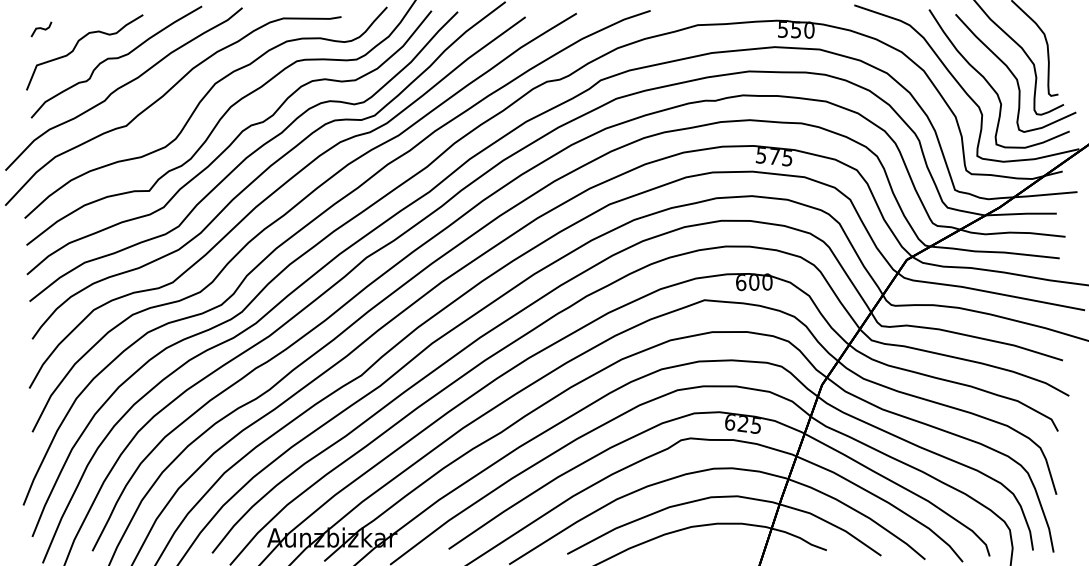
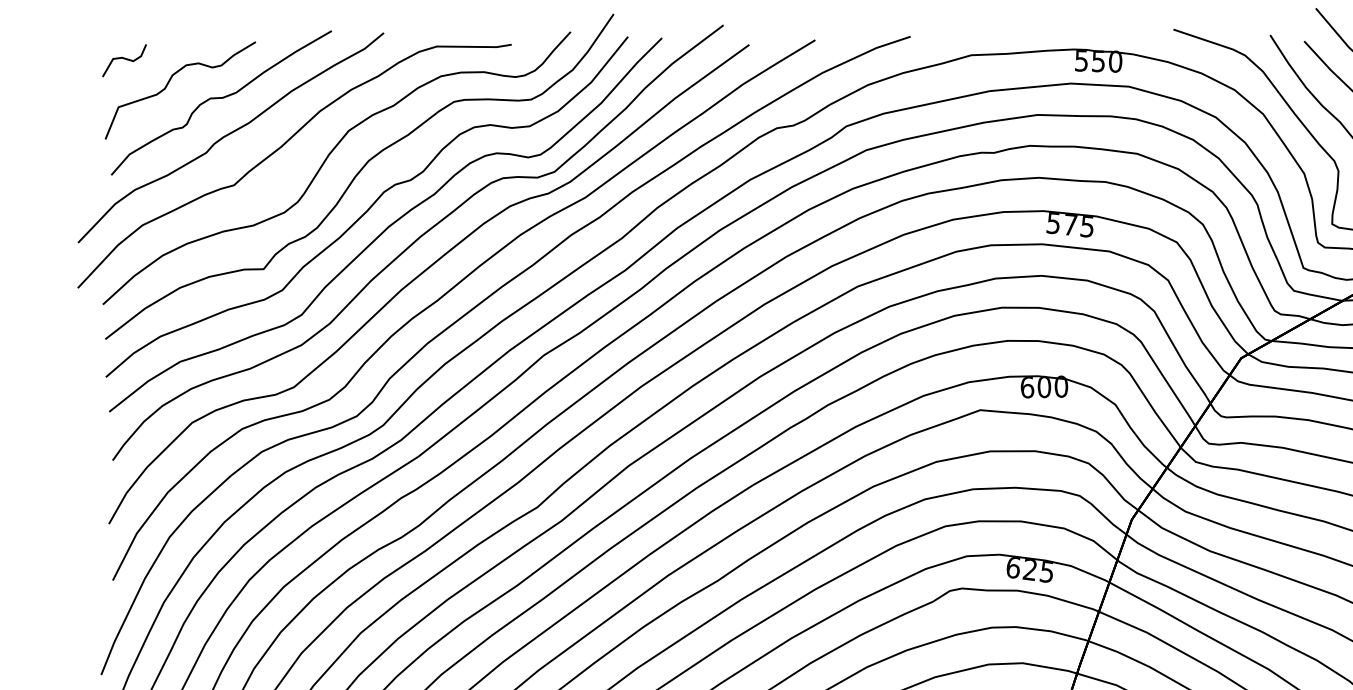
part: (41, 29) -> (124, 60), size x1.67

